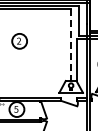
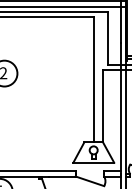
line: (71, 45) -> (94, 80), dashed -> solid

